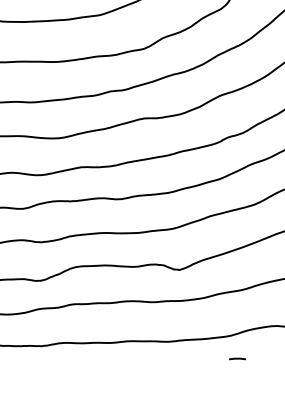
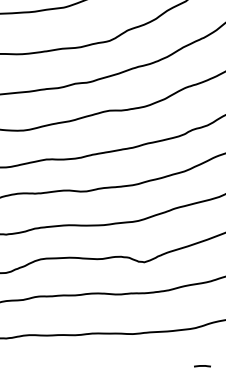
line: (237, 358) -> (202, 365), moved

